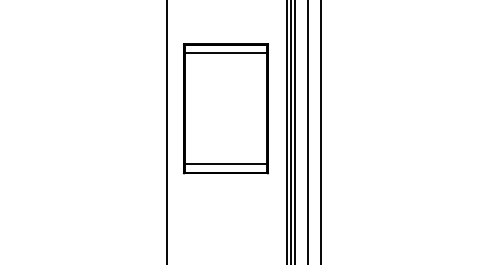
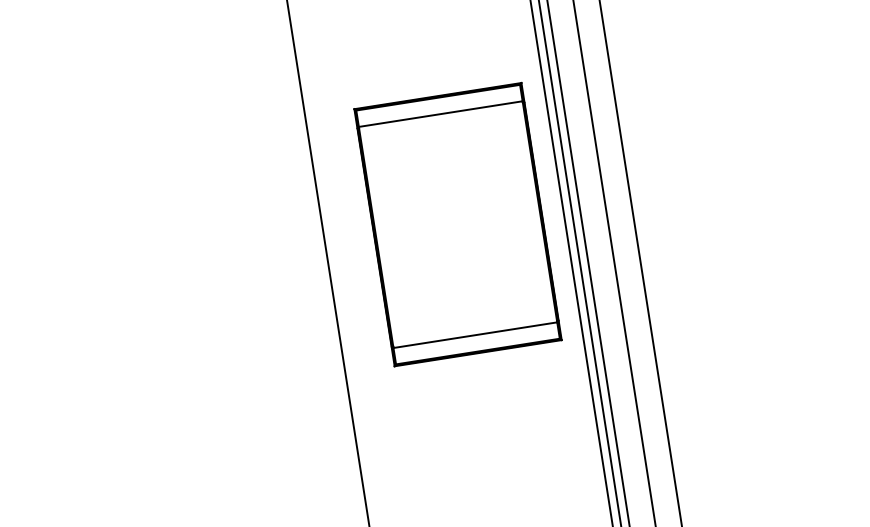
part: (225, 108) -> (456, 224), moved

